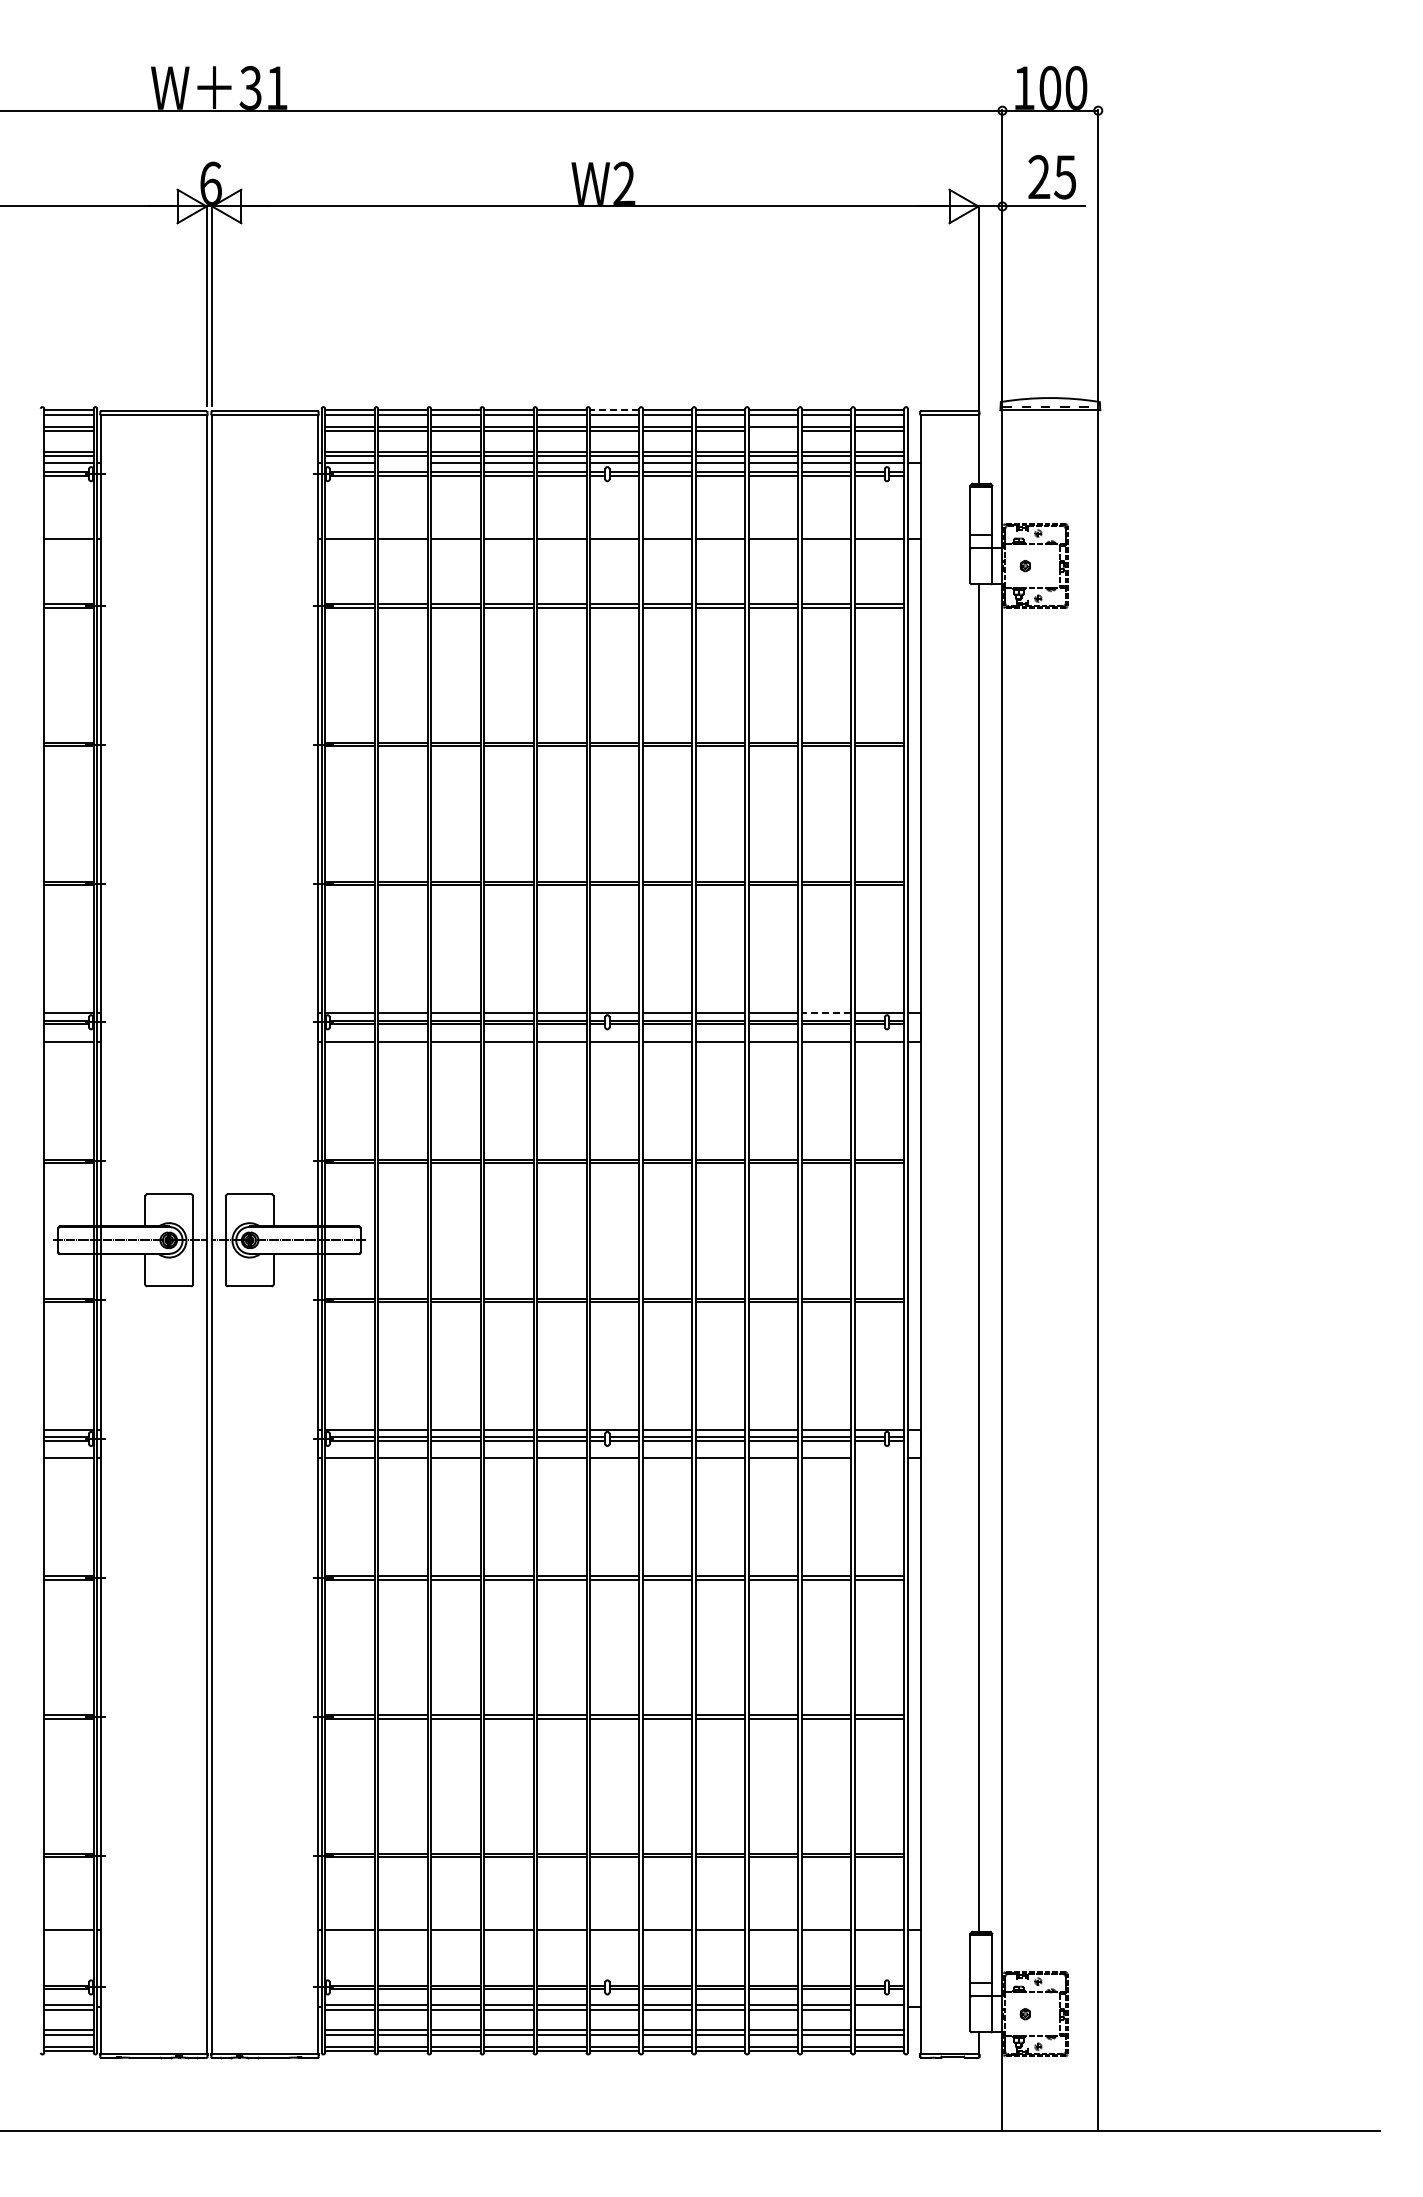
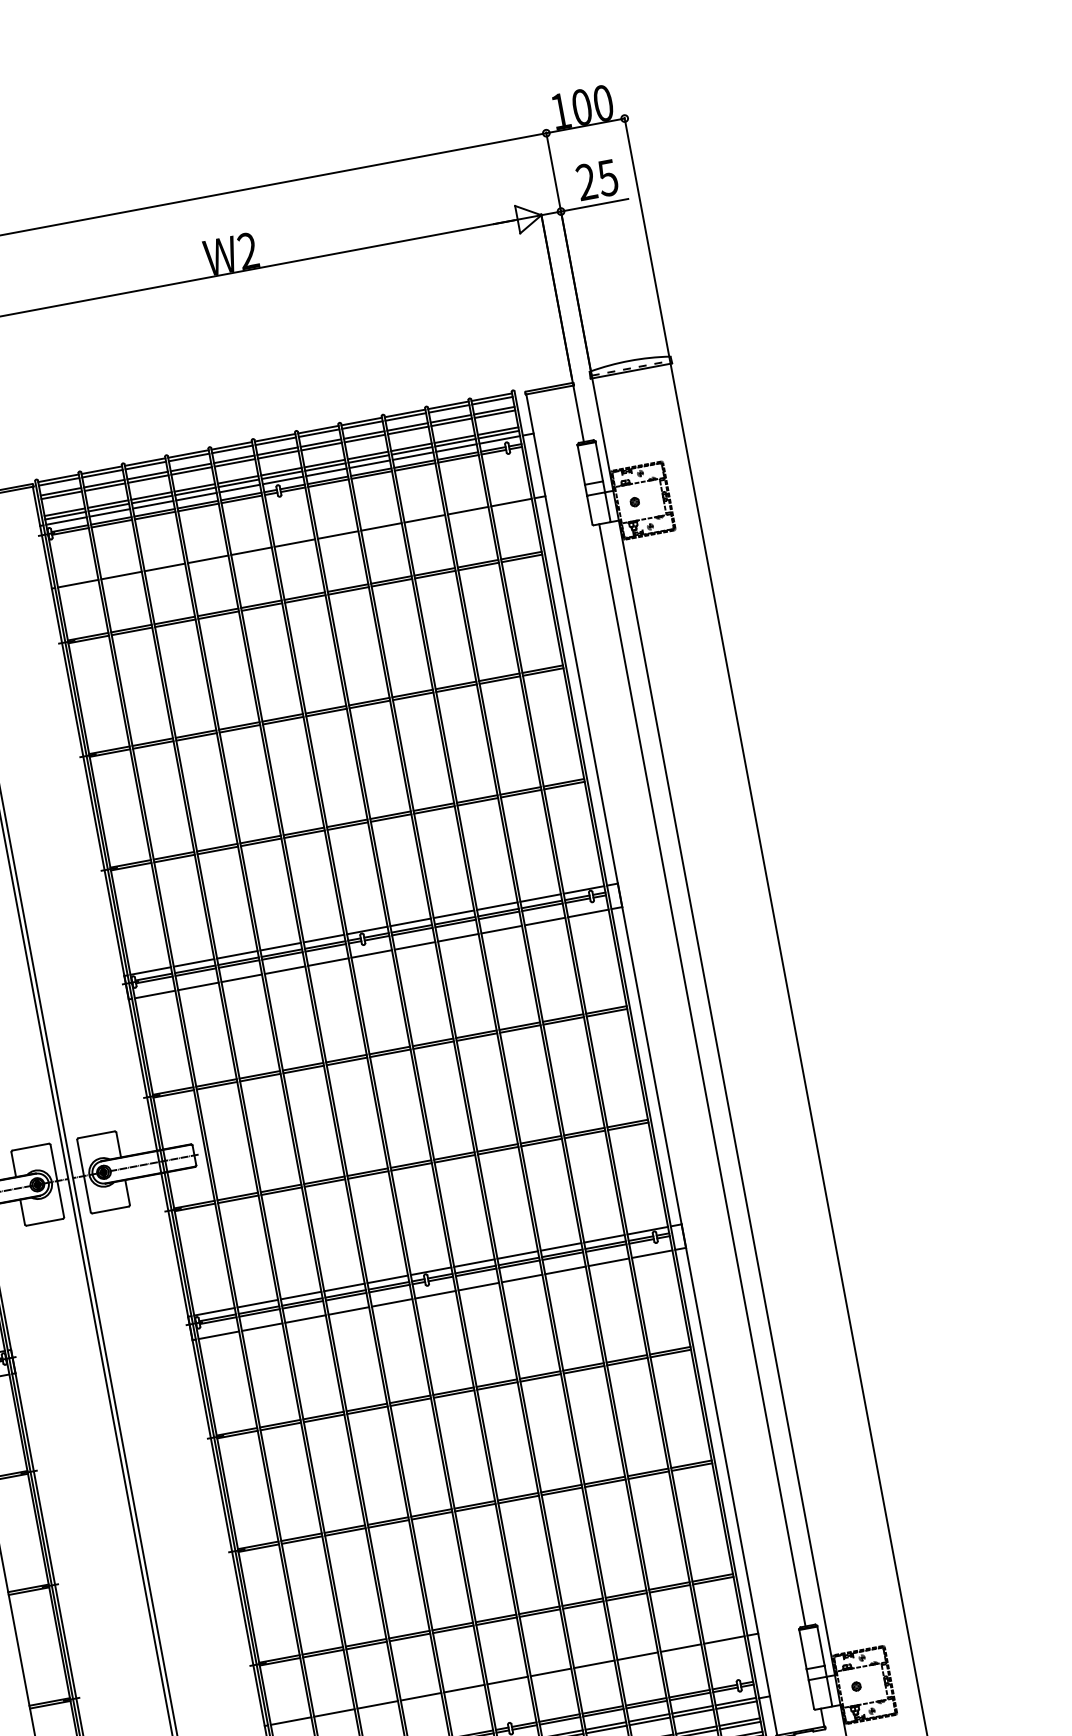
line: (614, 410) -> (274, 437), dashed -> solid
line: (773, 431) -> (408, 430), added
line: (402, 462) -> (109, 512), added
line: (826, 1012) -> (540, 897), dashed -> solid
line: (879, 1458) -> (652, 1254), added
line: (879, 2009) -> (736, 1705), added

